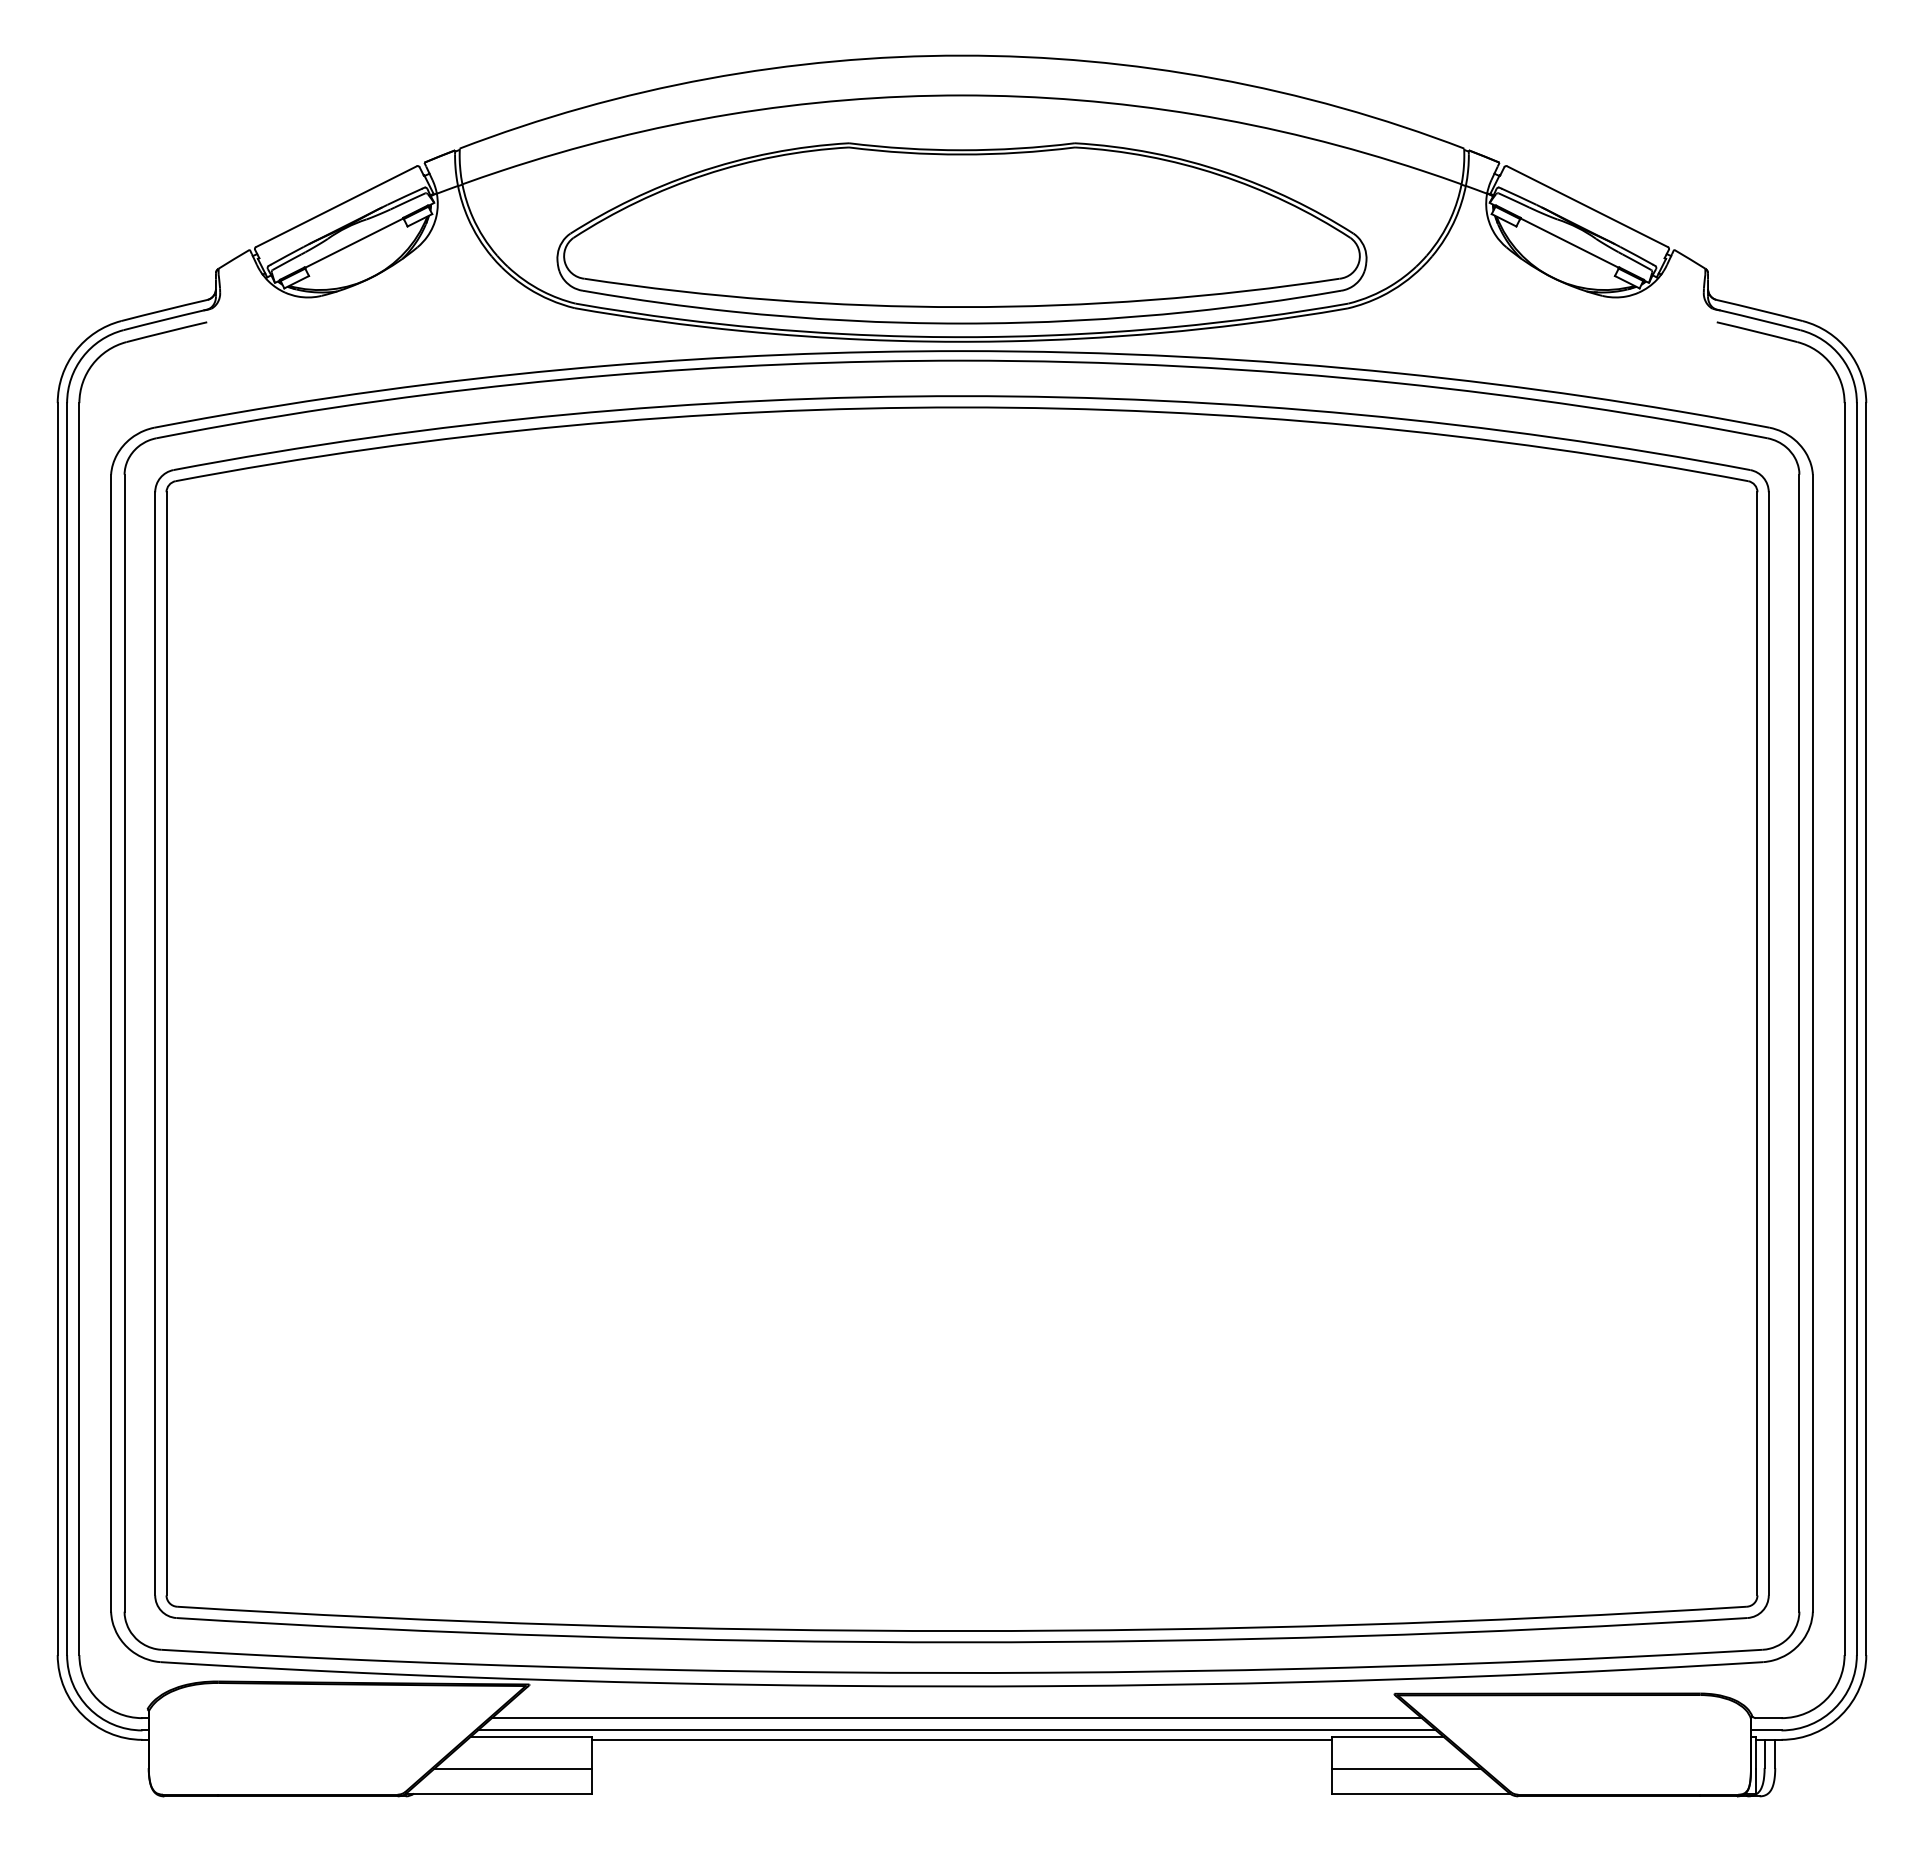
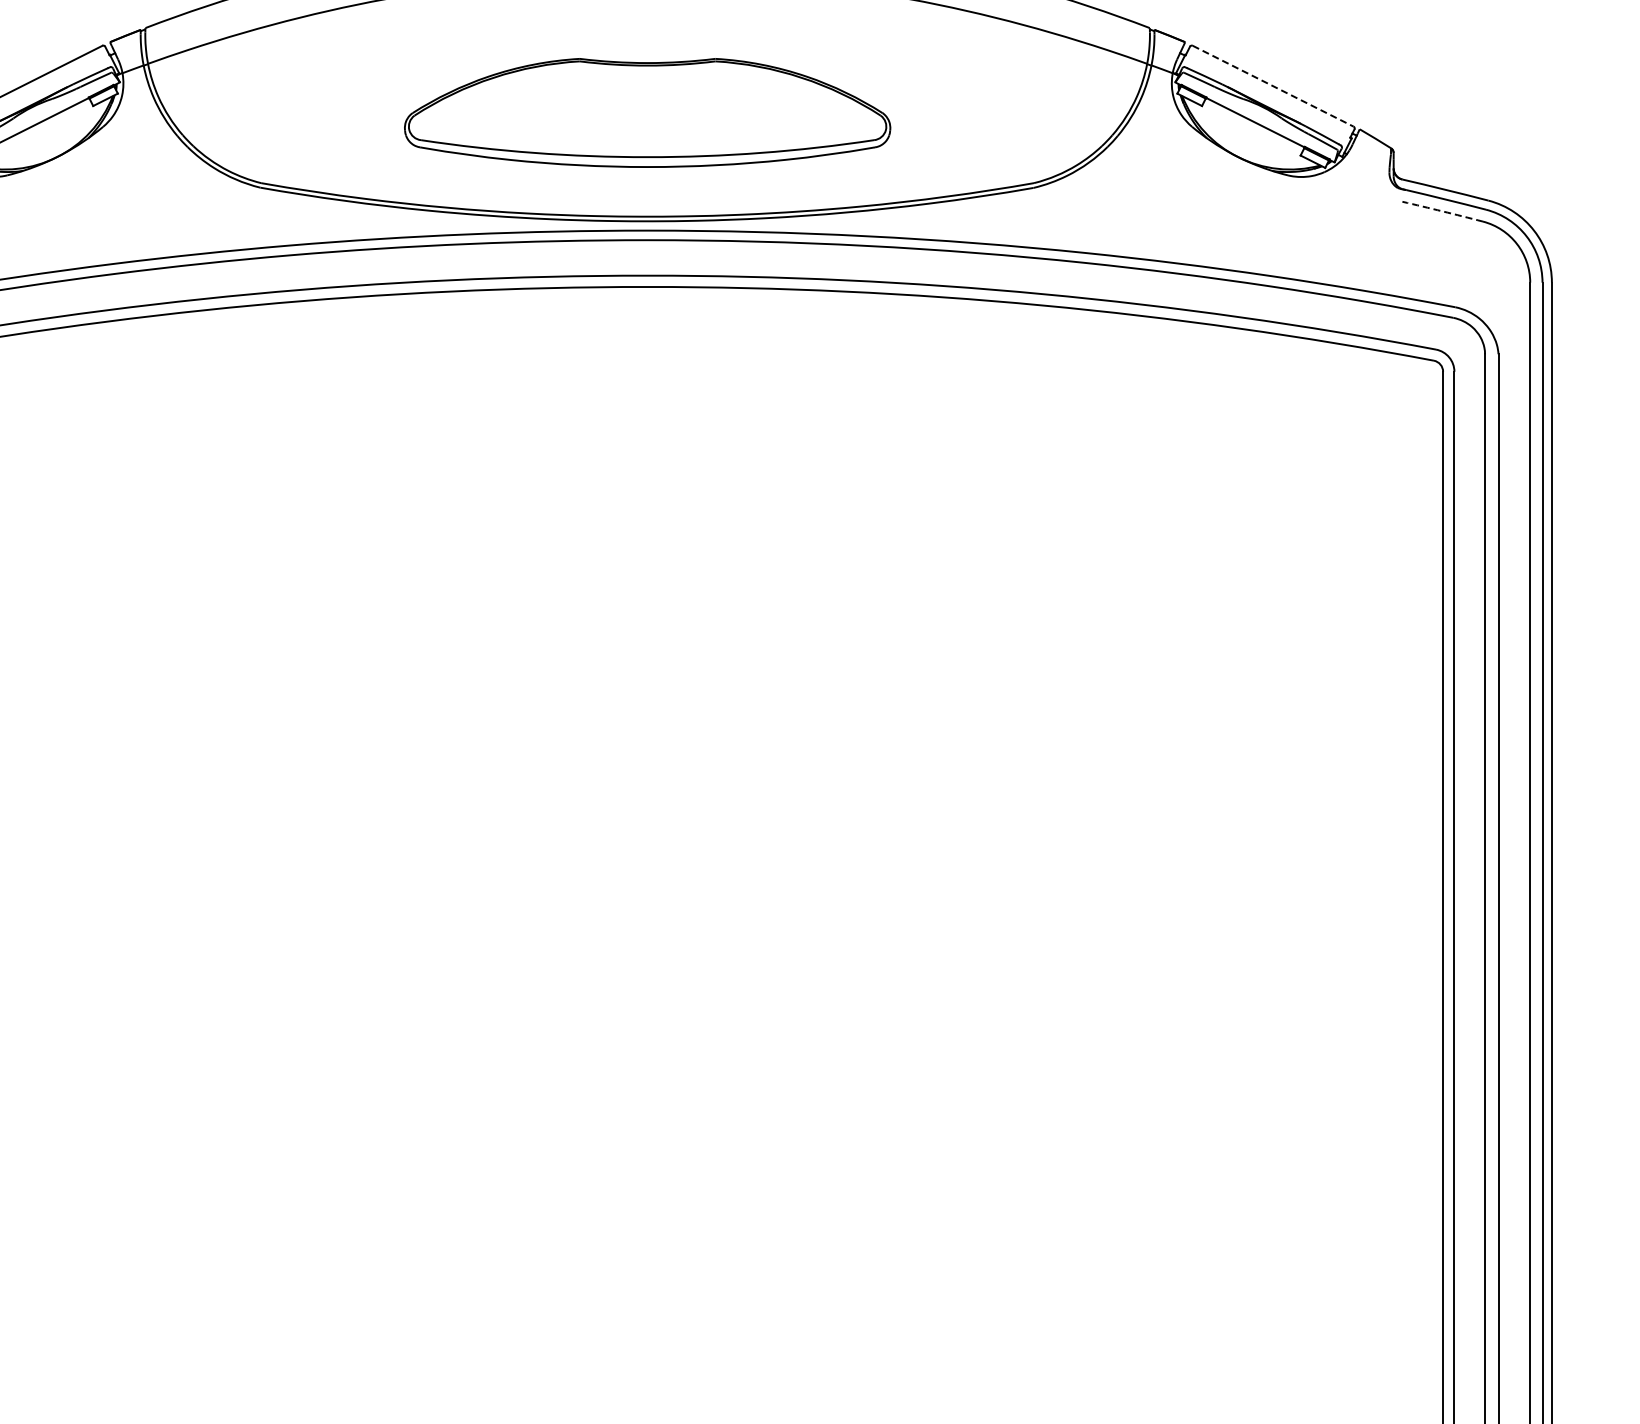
line: (1587, 206) -> (1273, 86), solid -> dashed
part: (961, 233) -> (647, 113), size x0.6
arc: (1757, 331) -> (1443, 211), solid -> dashed

